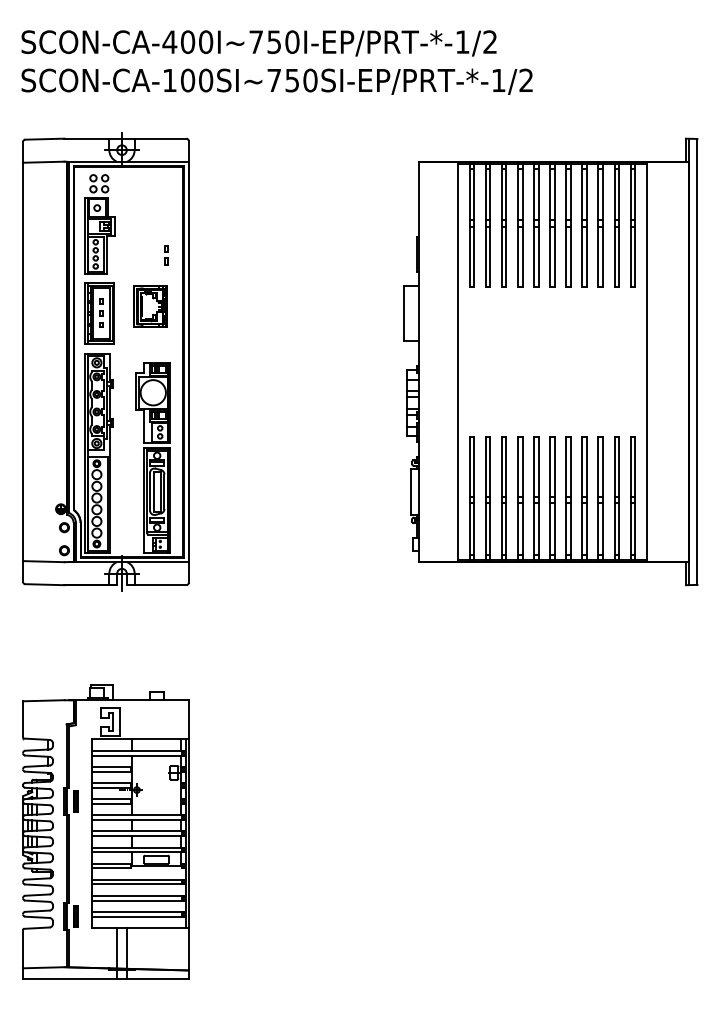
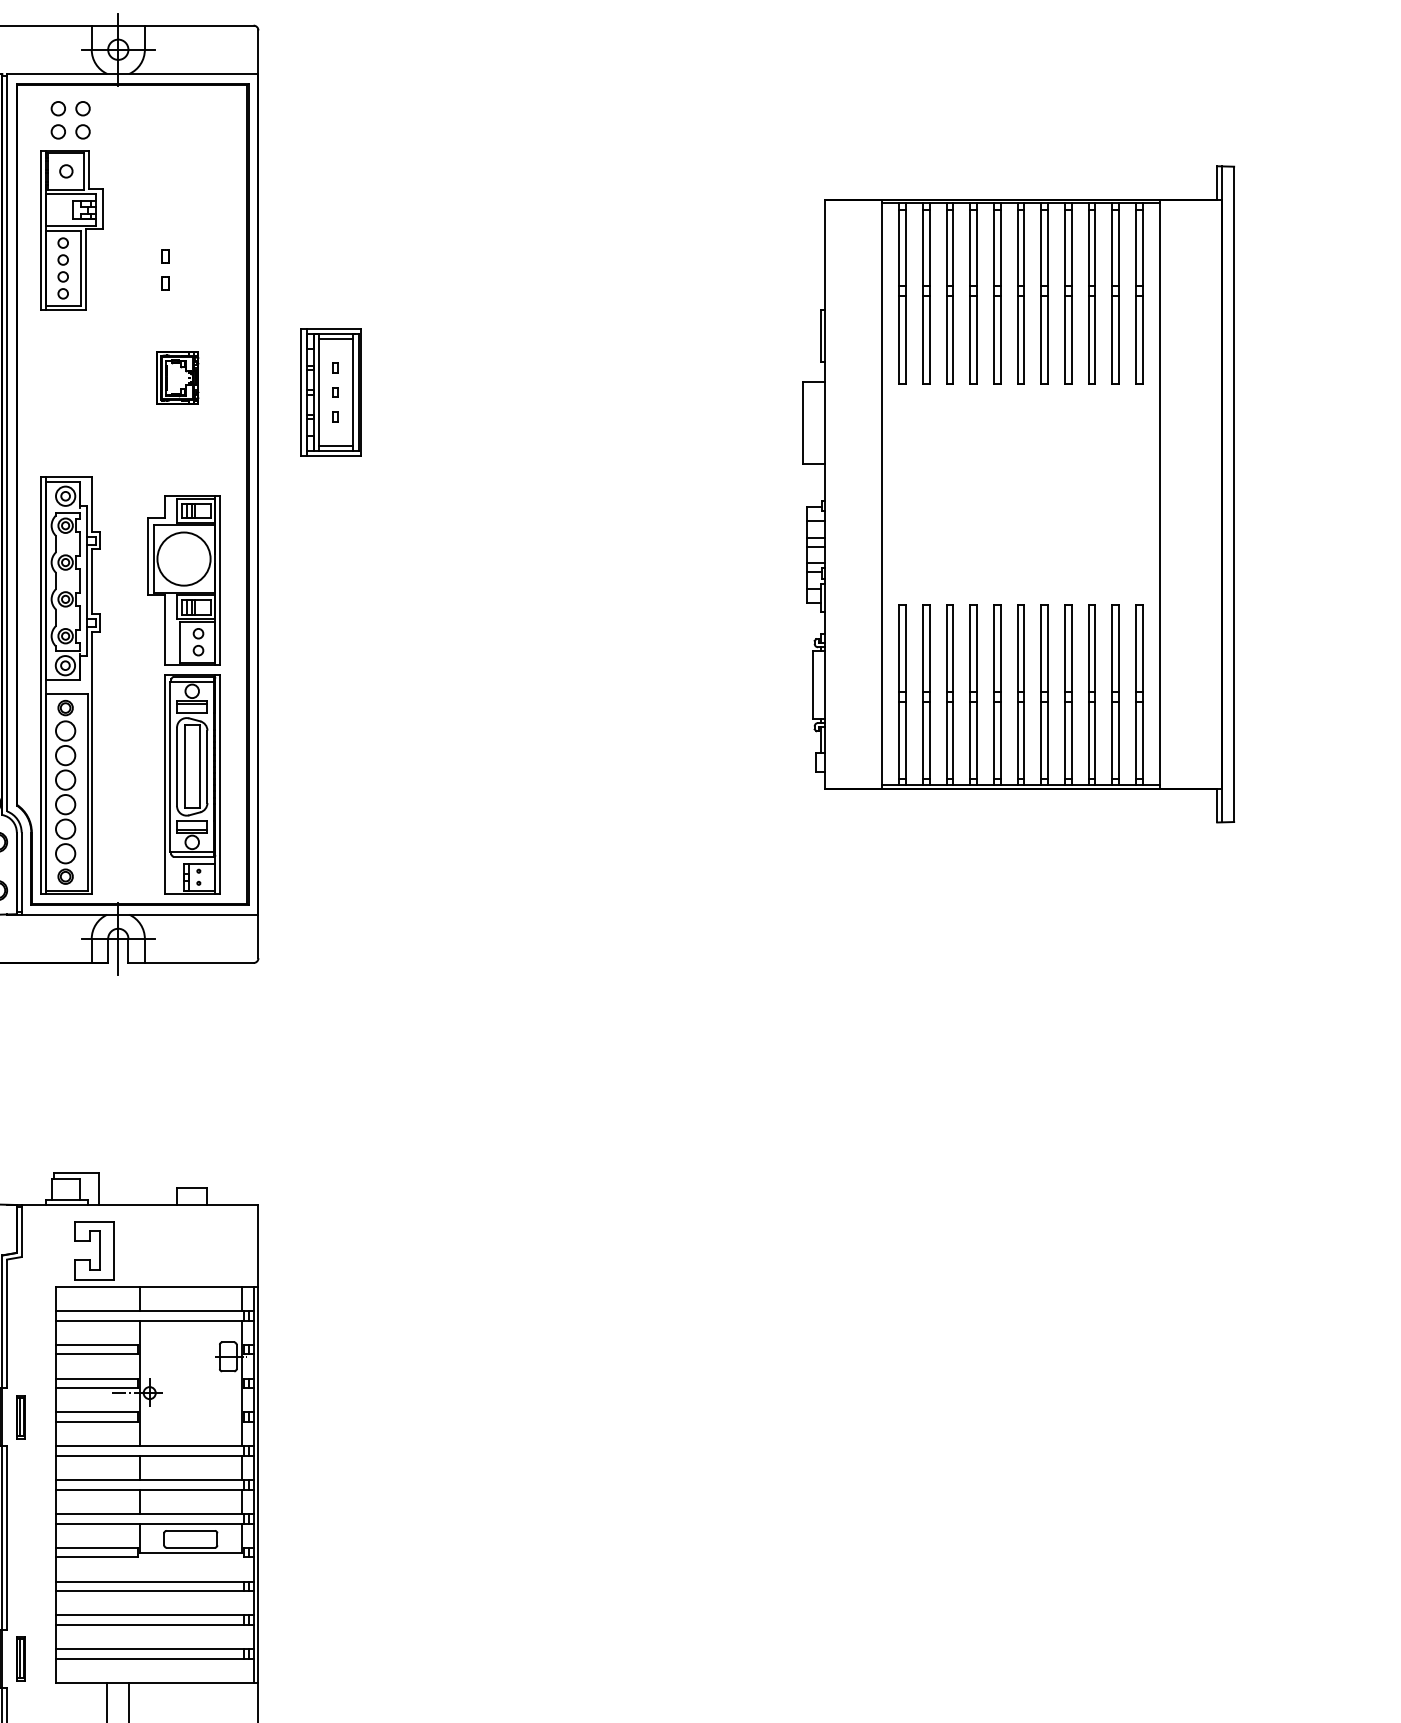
line: (166, 257) -> (165, 275), moved
part: (150, 306) -> (178, 377), size x0.6
part: (99, 313) -> (331, 392), moved
part: (550, 361) -> (1017, 493), size x0.7

